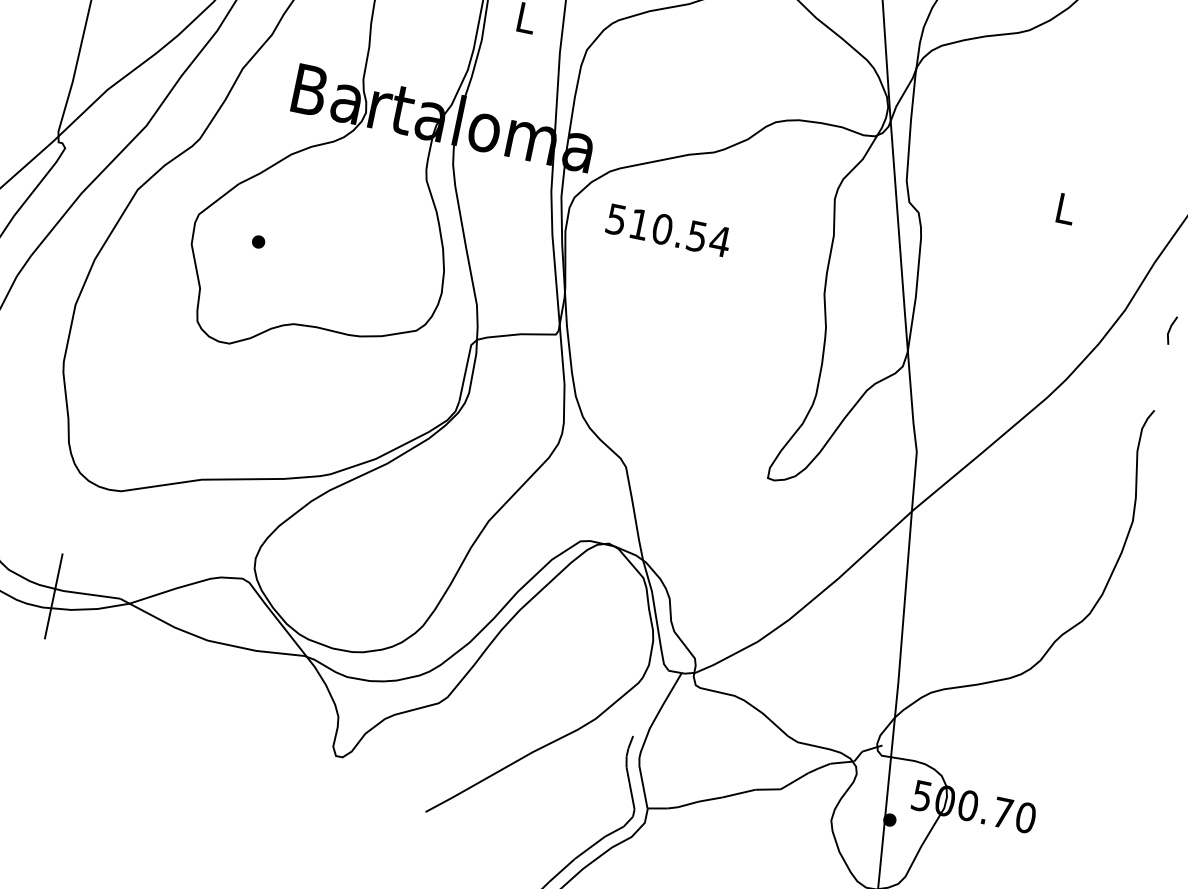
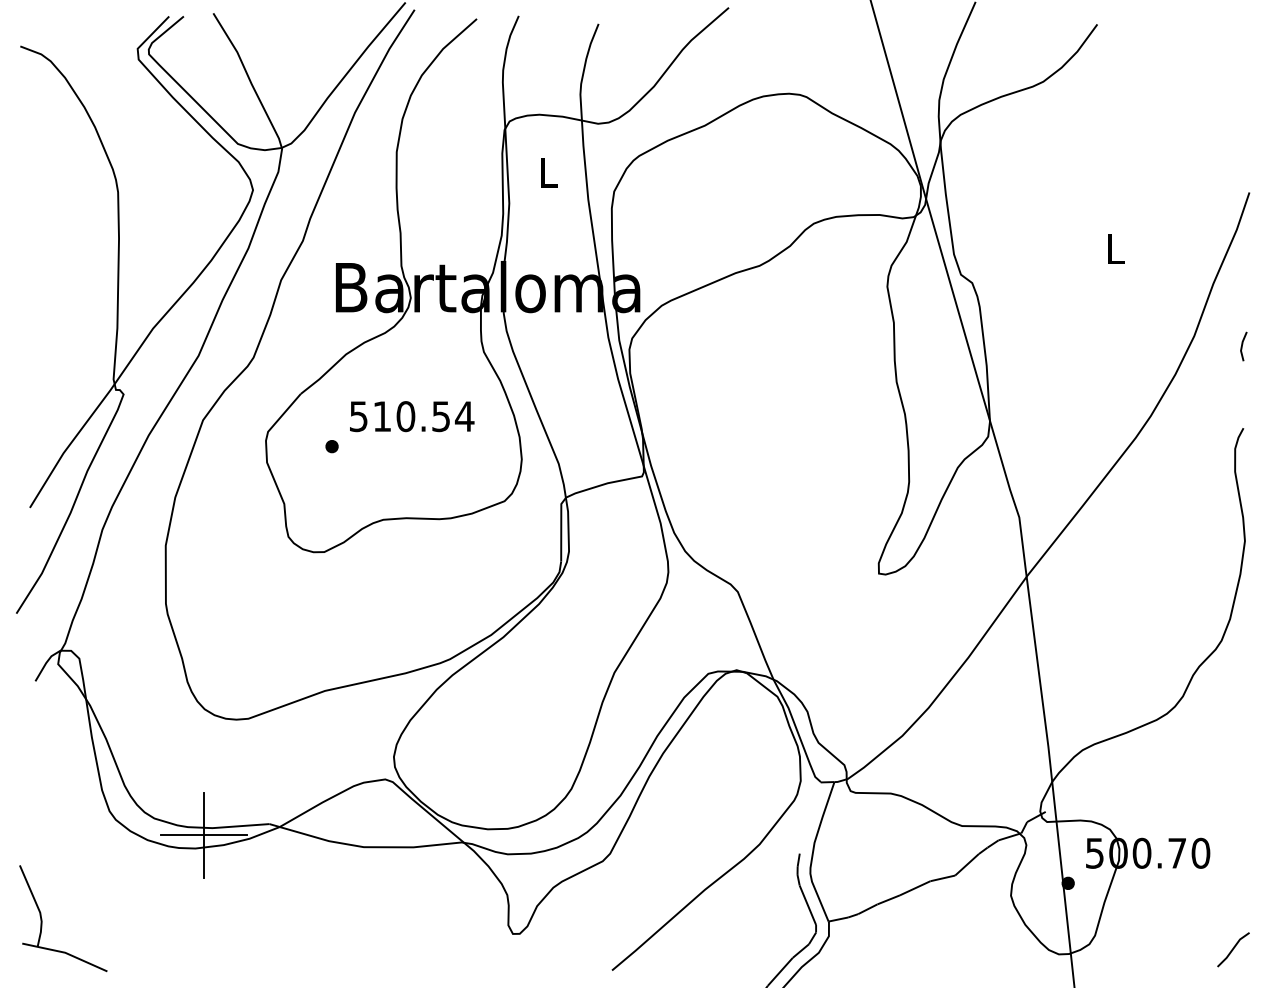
text: (669, 230) -> (412, 416), moved
line: (53, 596) -> (203, 835), added

